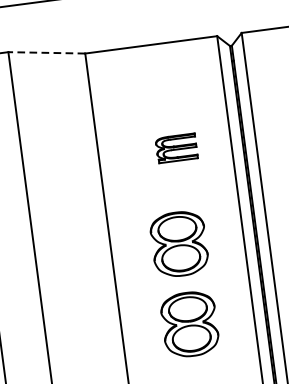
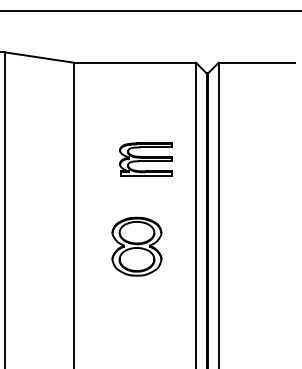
line: (46, 52) -> (39, 57), dashed -> solid
part: (176, 148) -> (145, 159), size x1.43
part: (189, 324) -> (136, 320), removed

